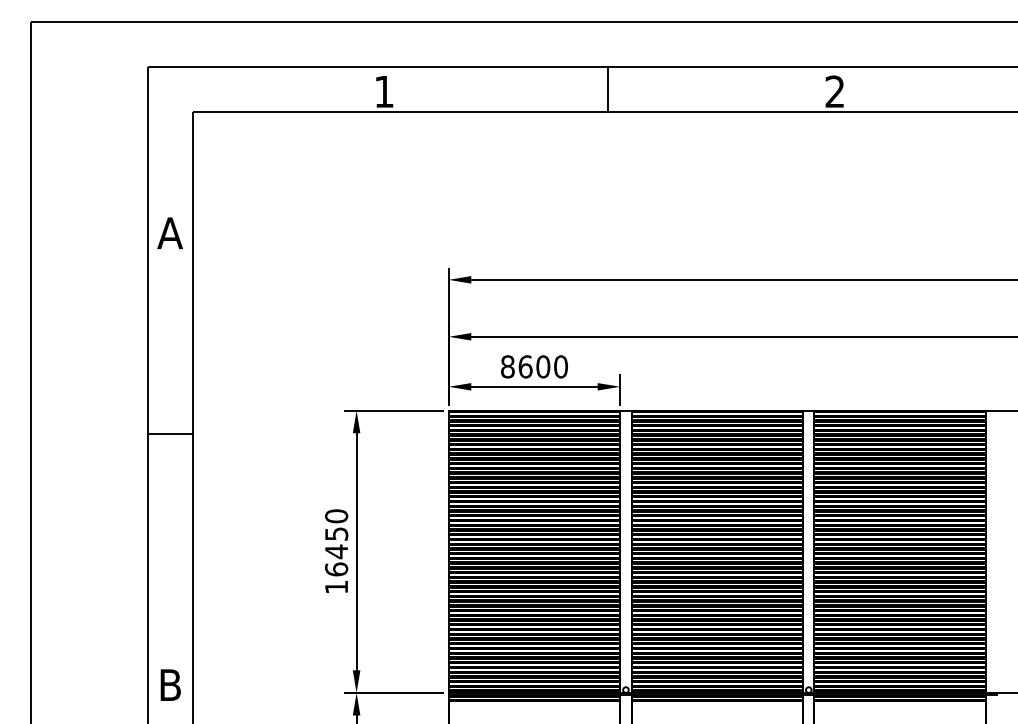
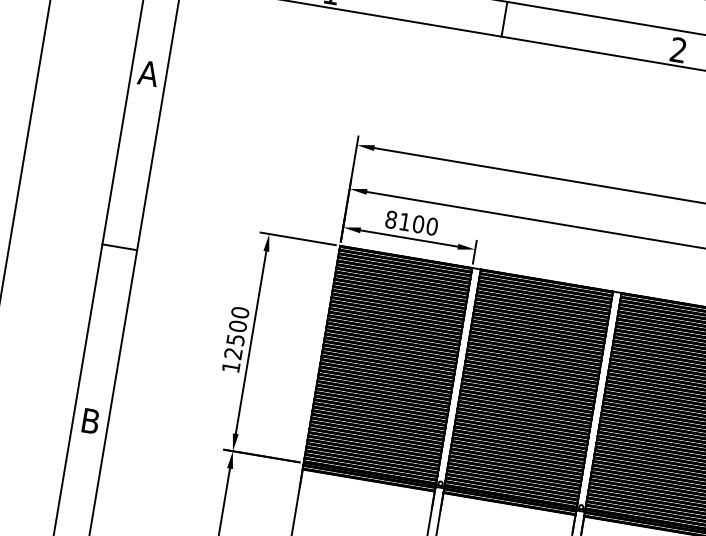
text: (525, 366) -> (404, 221), 8600 -> 8100
line: (169, 434) -> (118, 247), moved
text: (336, 551) -> (235, 339), 16450 -> 12500

